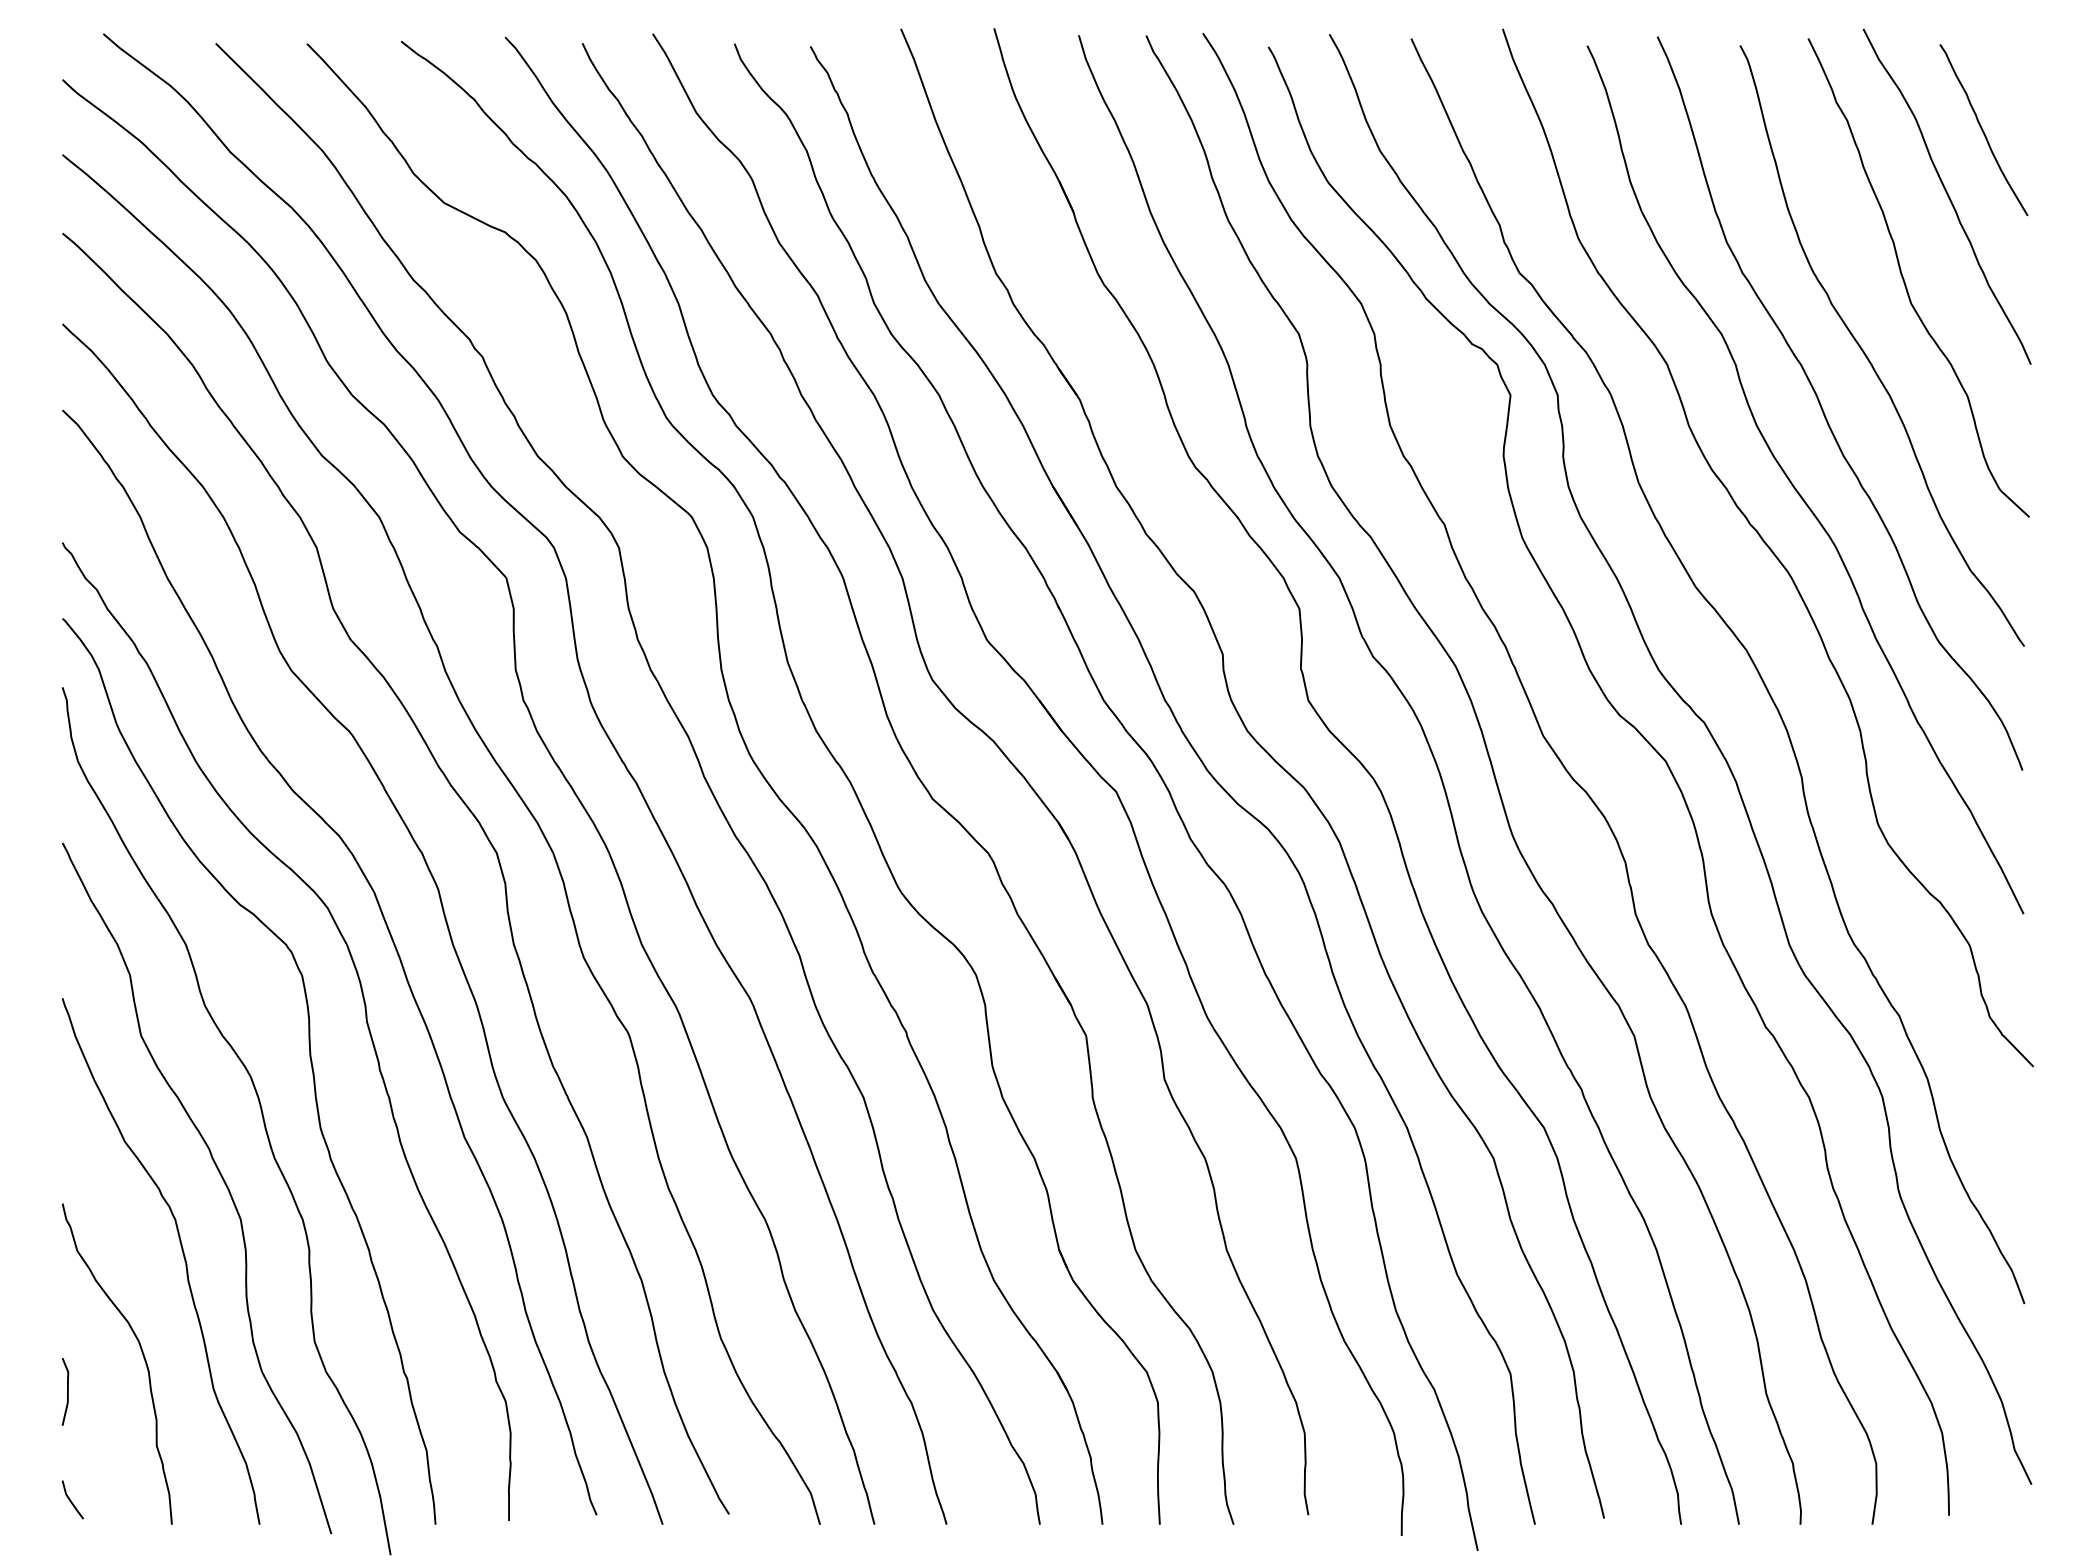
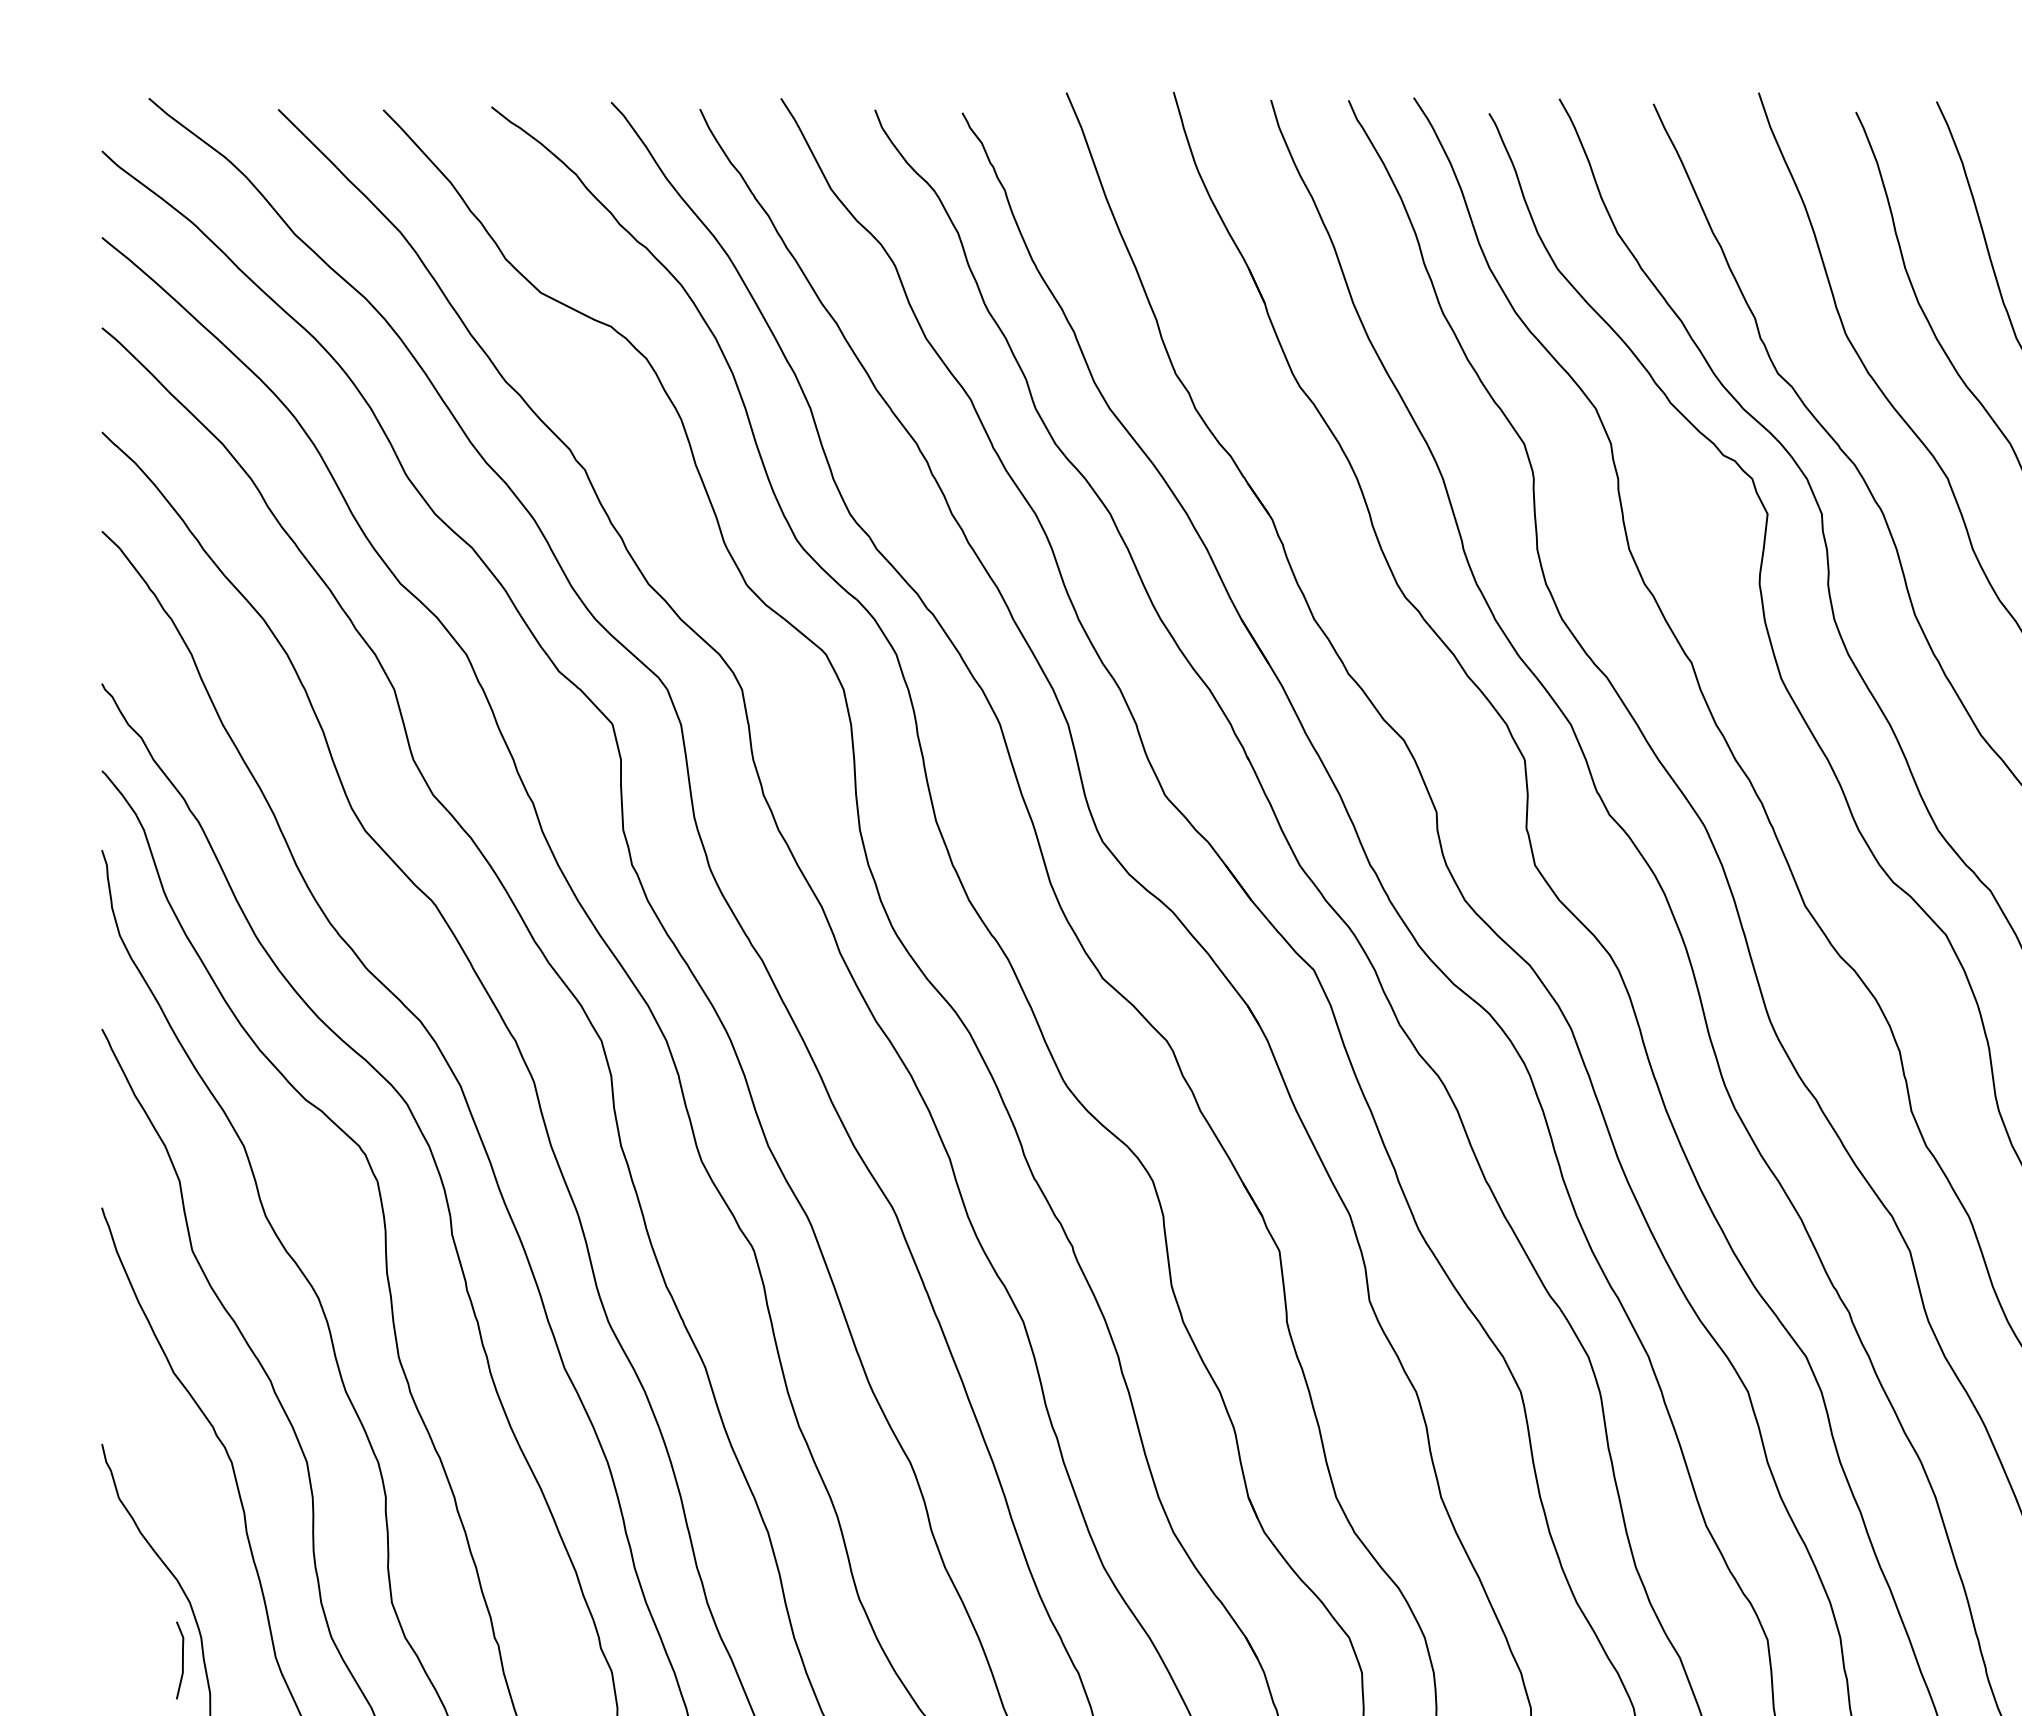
line: (67, 1391) -> (182, 1660), moved

